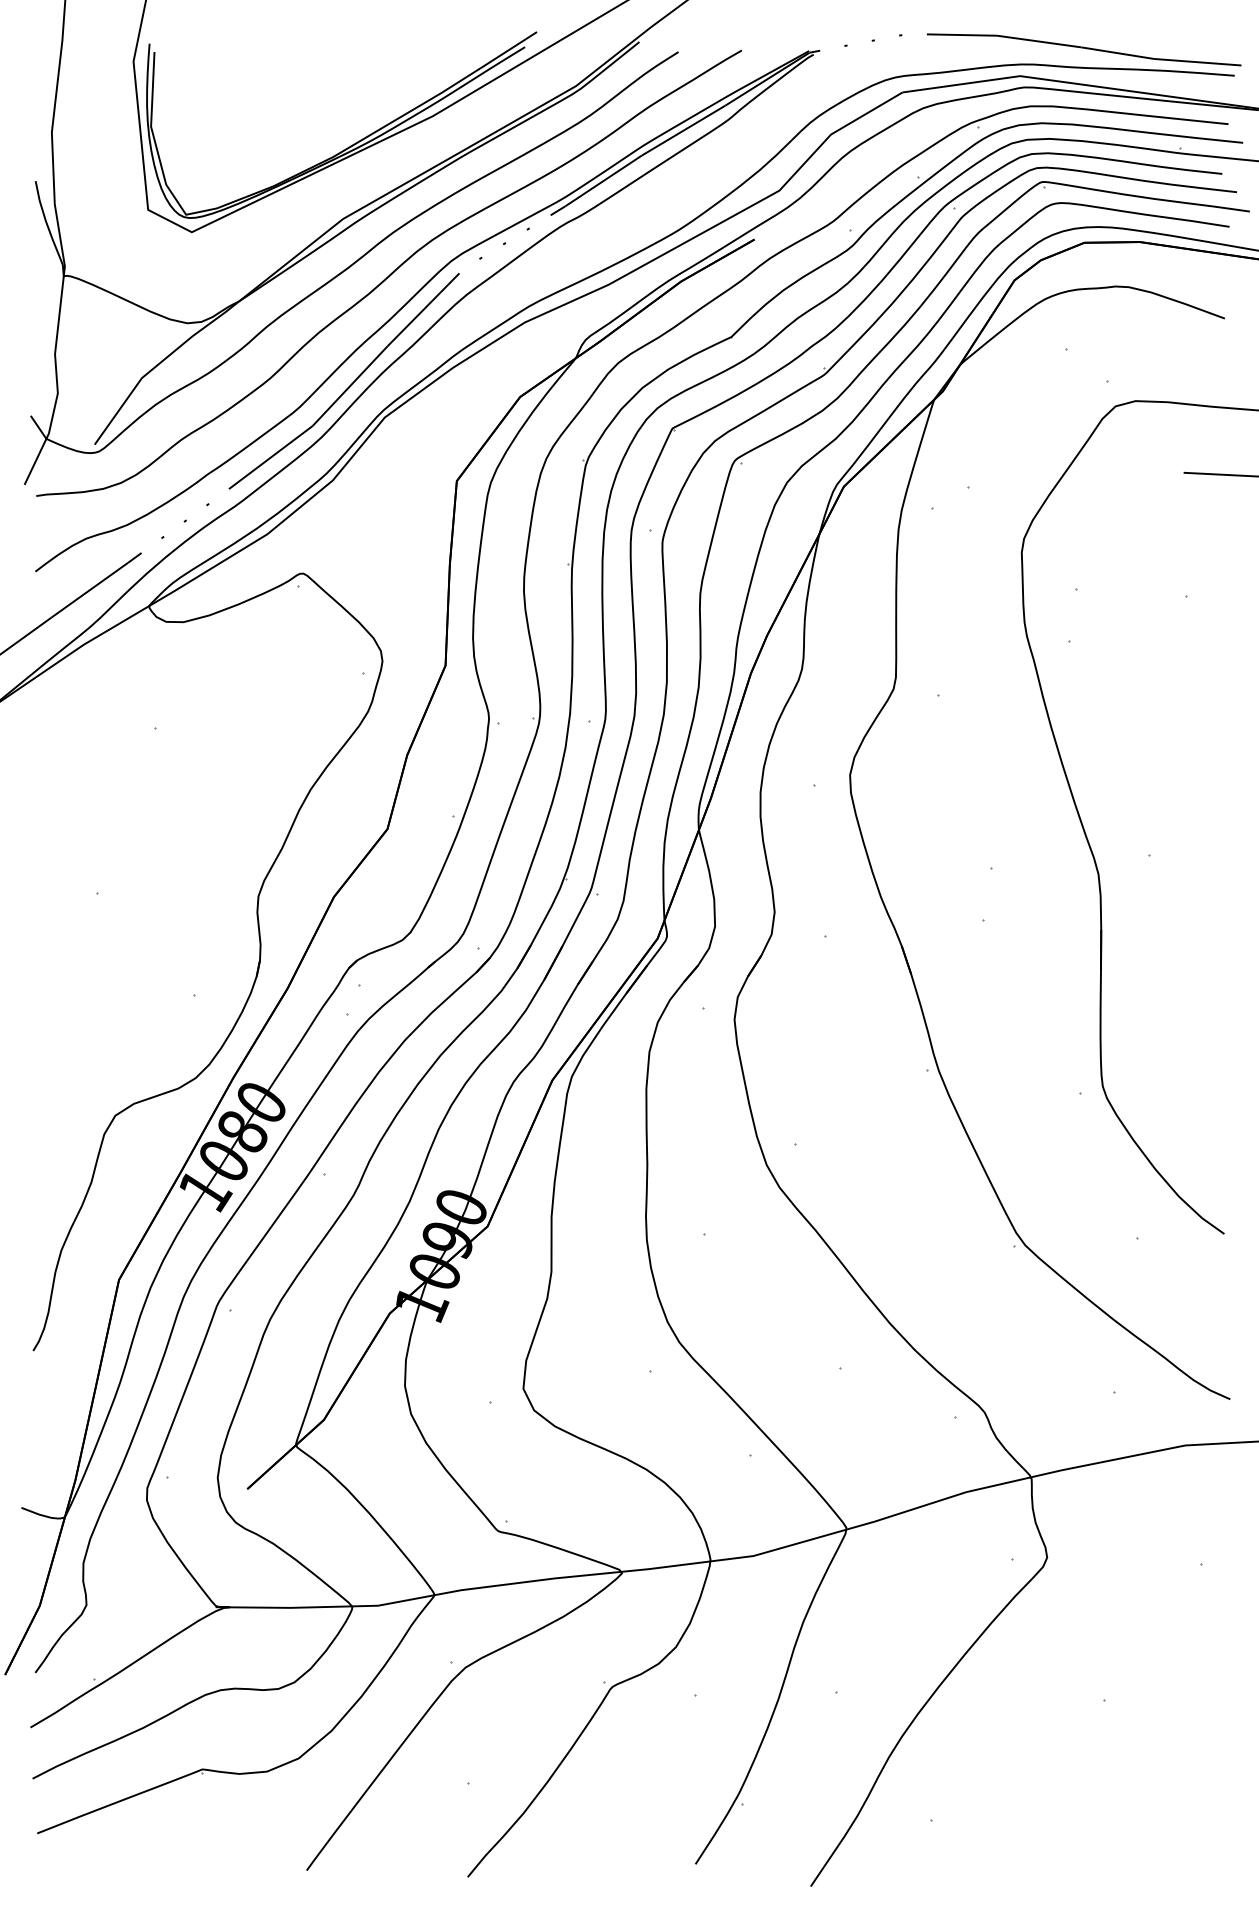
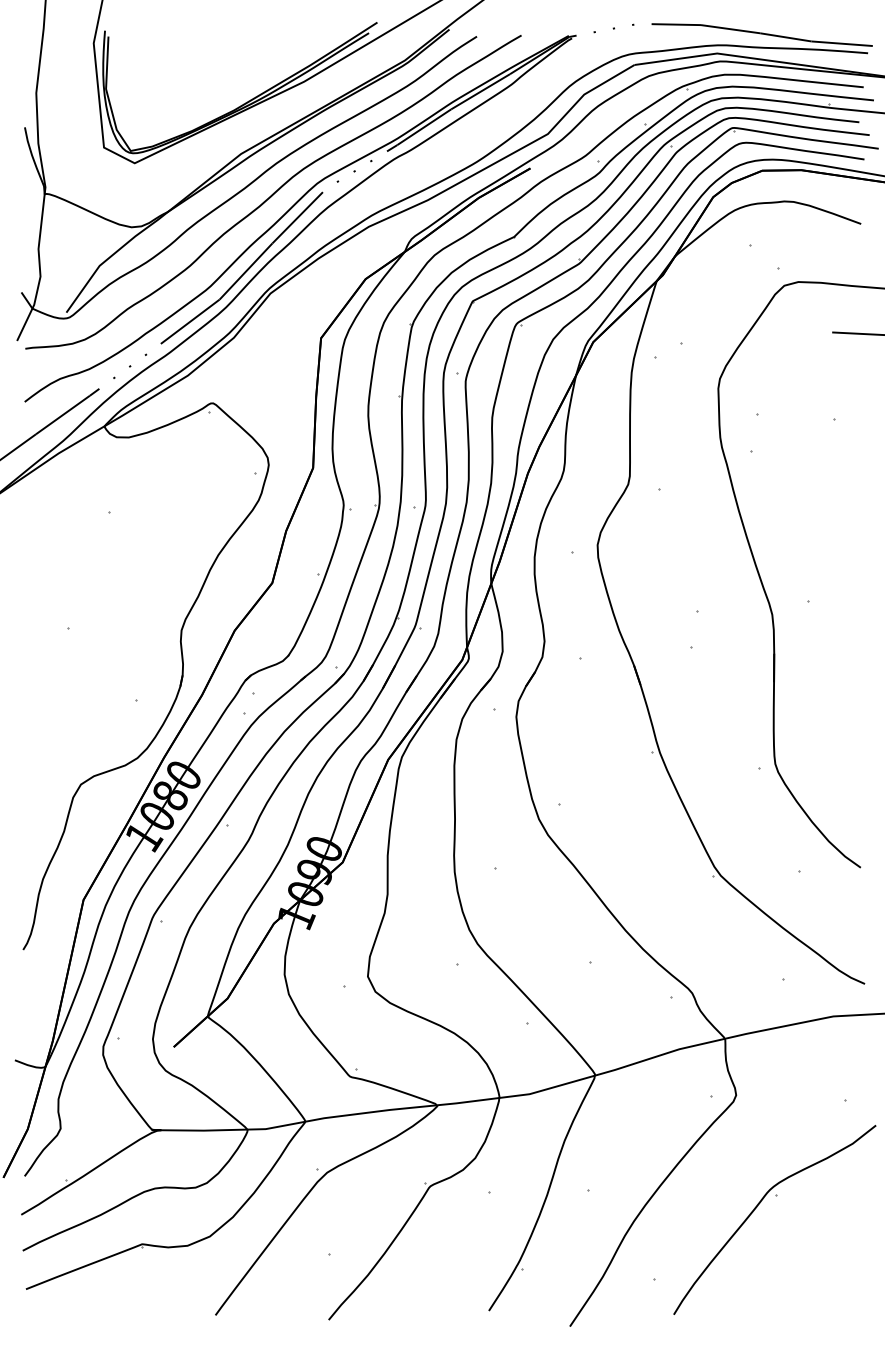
curve: (1076, 1717) -> (756, 1207), added

